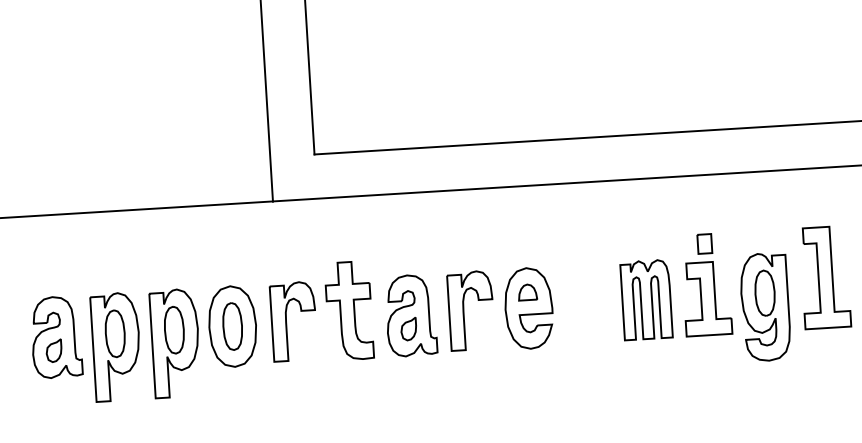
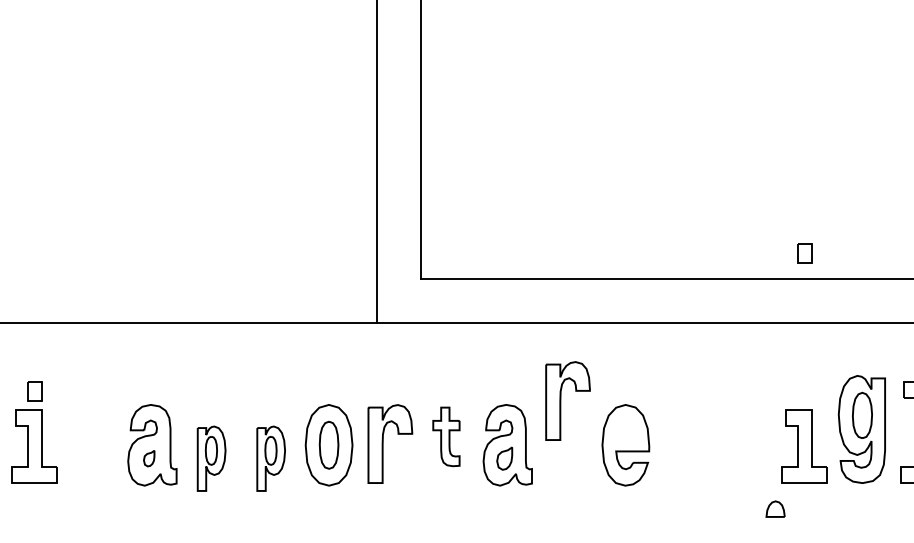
part: (703, 243) -> (804, 253), moved
part: (527, 291) -> (775, 508), moved
part: (646, 299) -> (743, 443), removed
part: (764, 307) -> (861, 429), moved
part: (349, 310) -> (446, 436), size x0.6
part: (470, 310) -> (567, 400), moved
part: (176, 343) -> (271, 458), size x0.6
part: (116, 346) -> (211, 458), size x0.6
part: (53, 350) -> (148, 458), size x0.7

